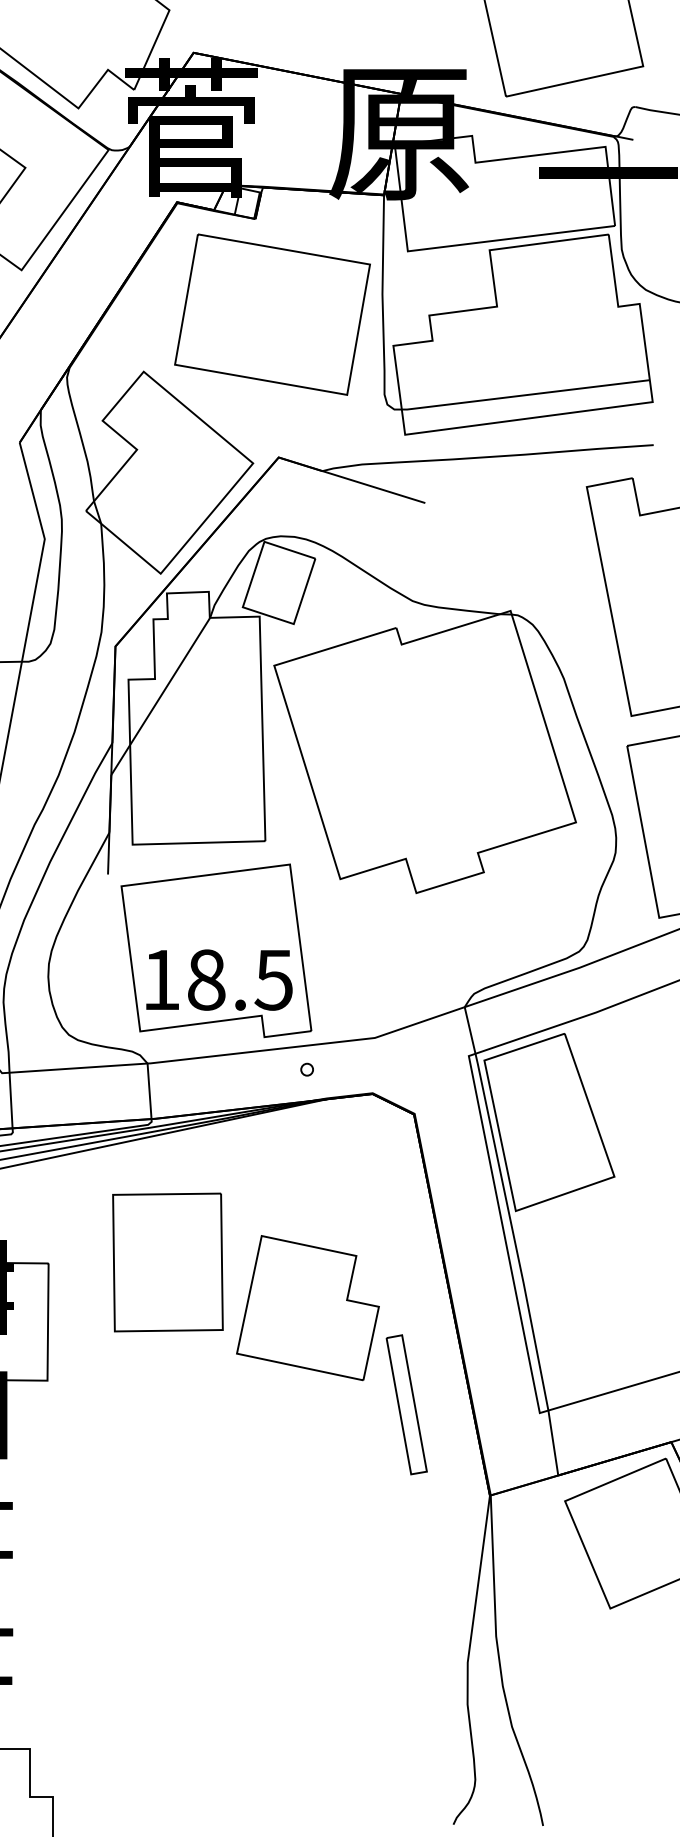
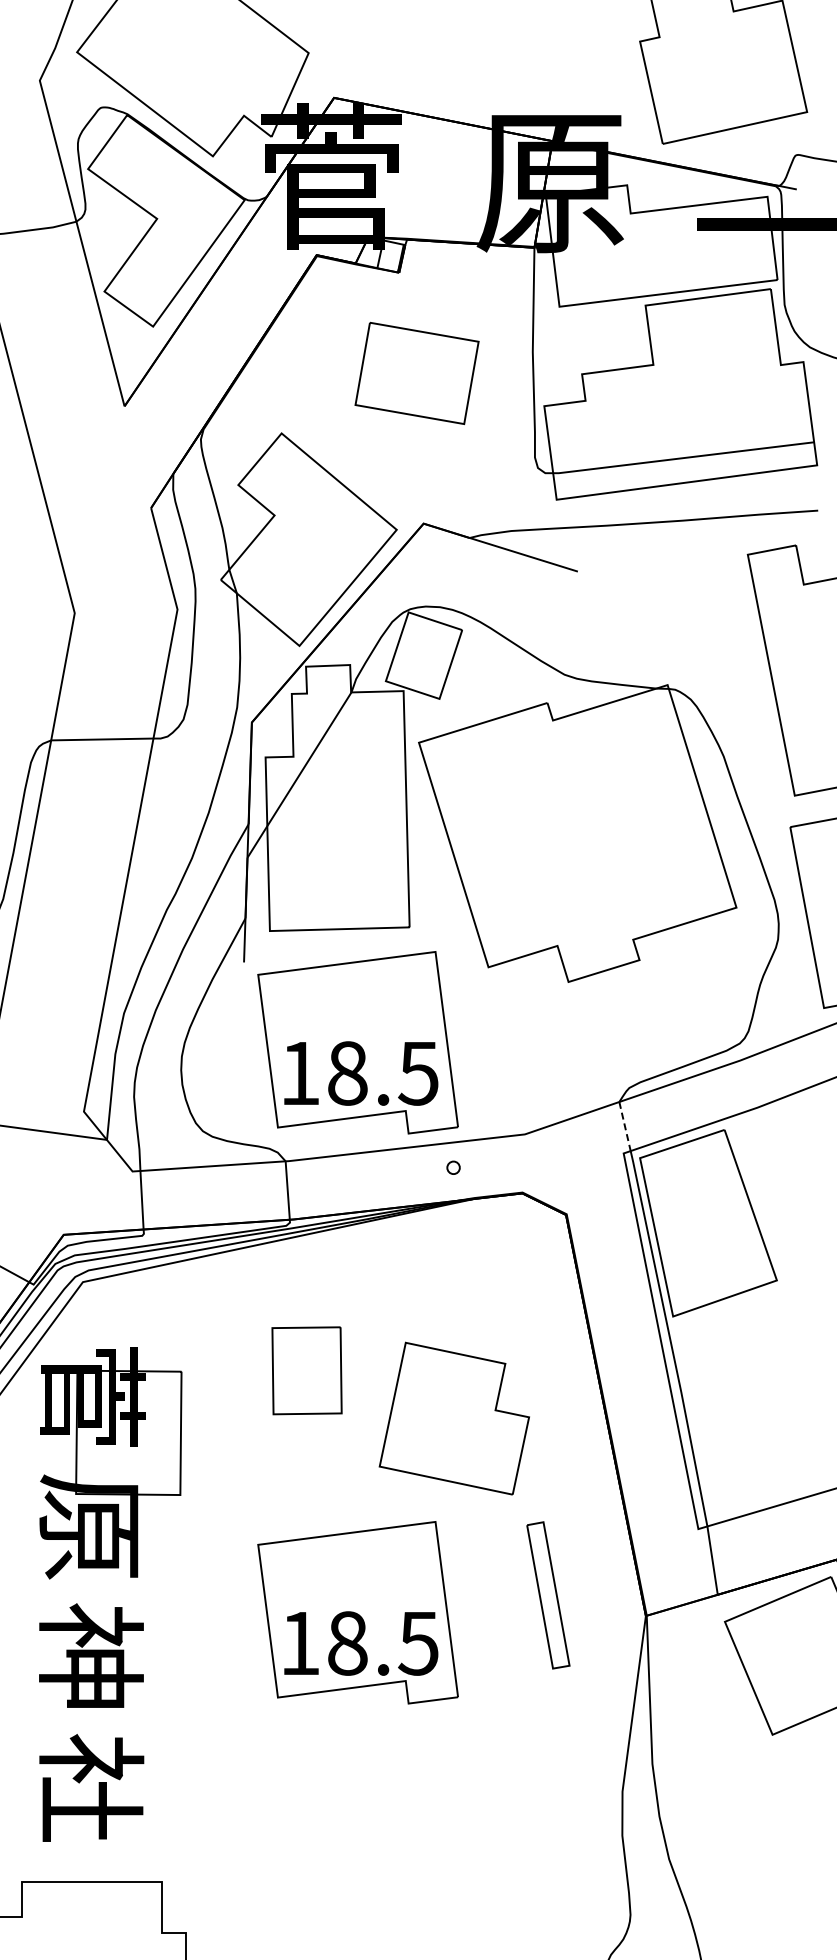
part: (271, 314) -> (416, 373), size x0.6
line: (470, 1031) -> (625, 1127), solid -> dashed
part: (167, 1262) -> (306, 1370), size x0.6
part: (406, 1404) -> (548, 1595), moved
part: (215, 1492) -> (357, 1612), added

